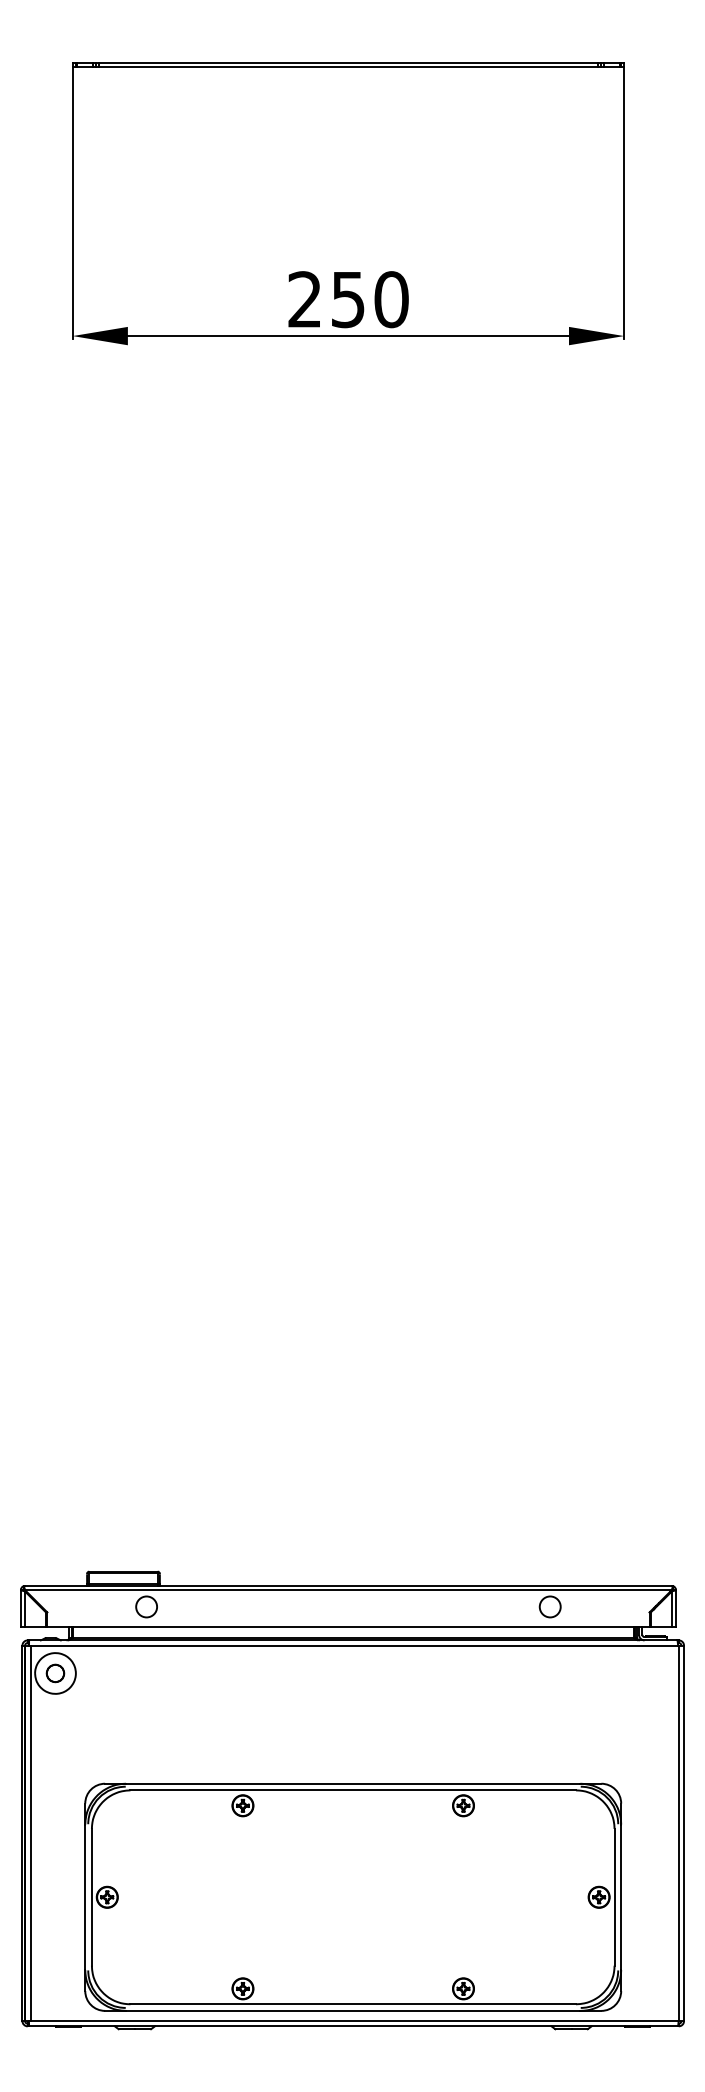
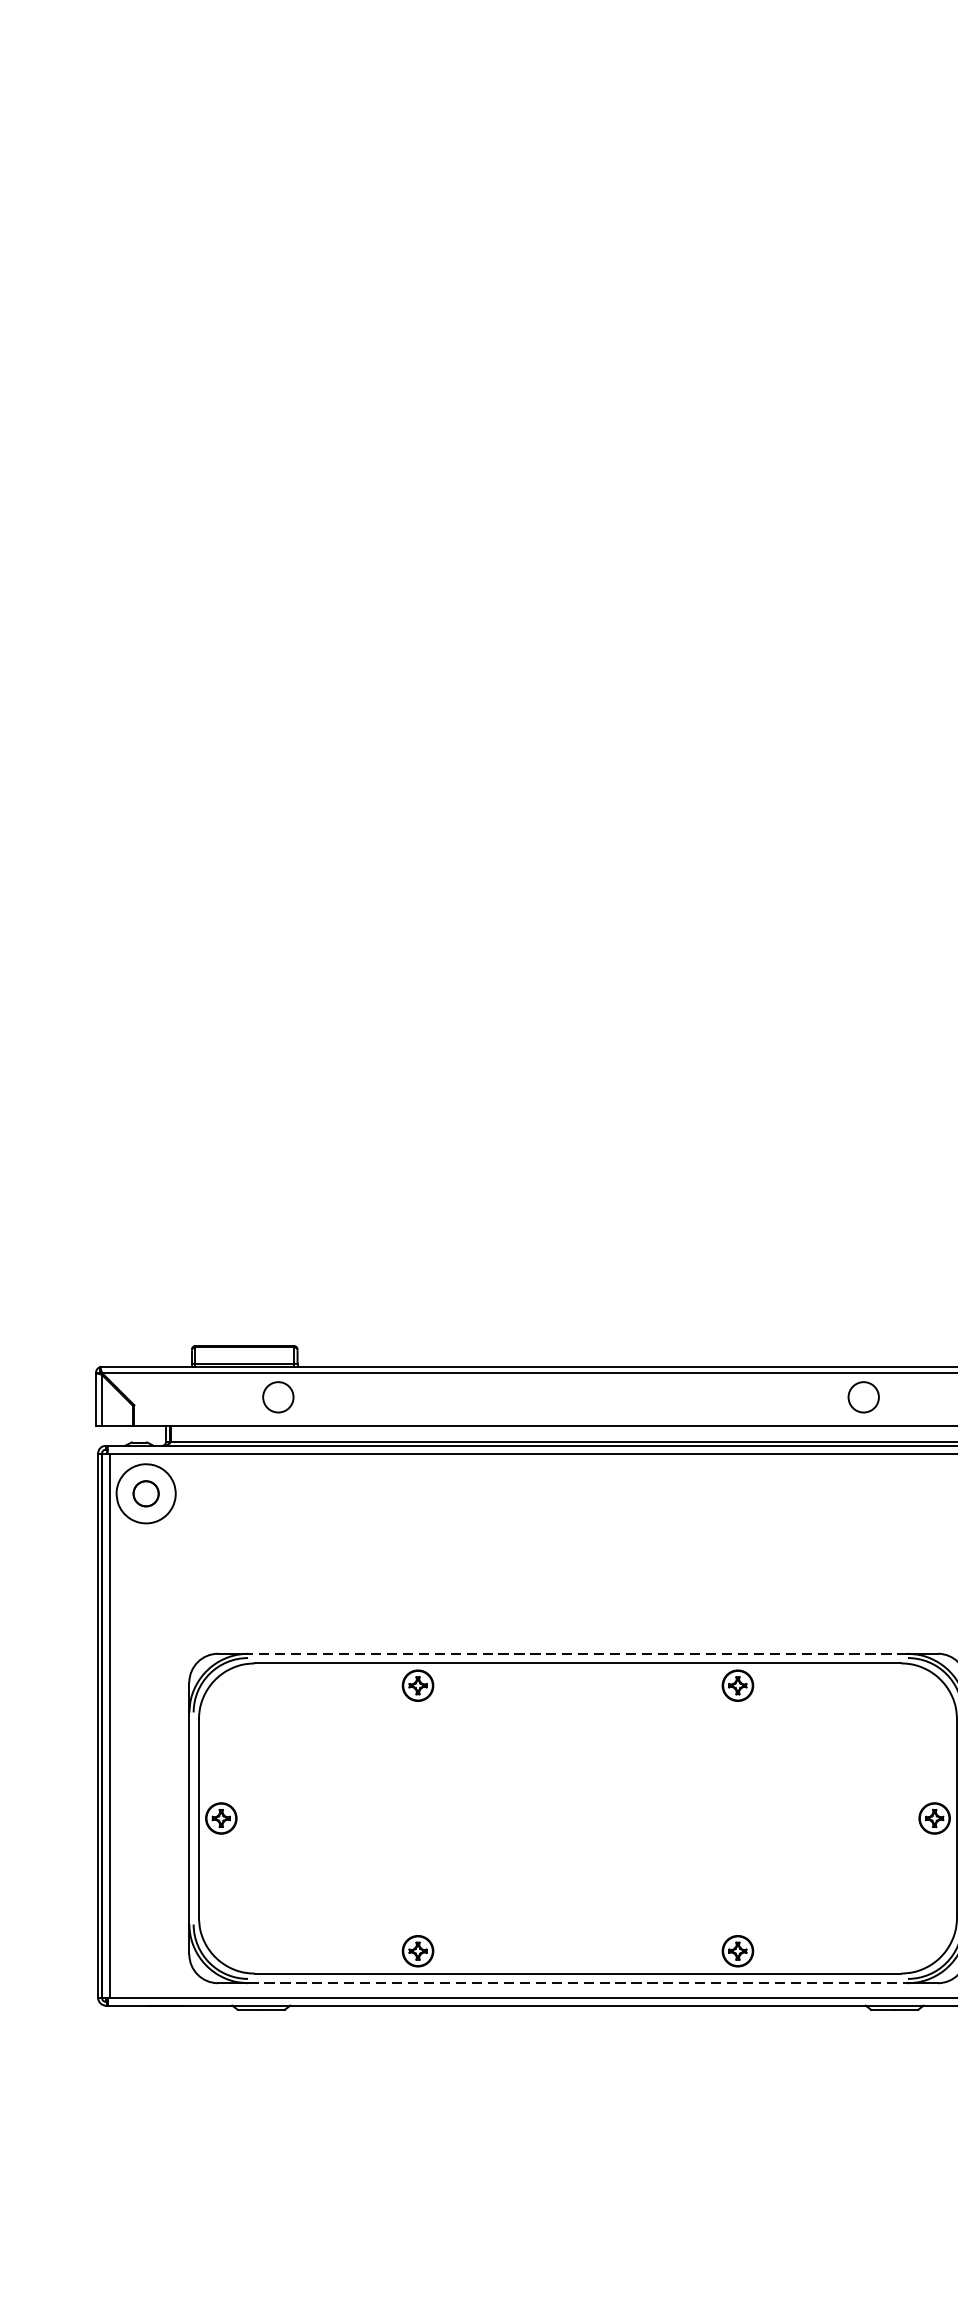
line: (352, 1783) -> (576, 1653), solid -> dashed
line: (353, 2010) -> (578, 1982), solid -> dashed

